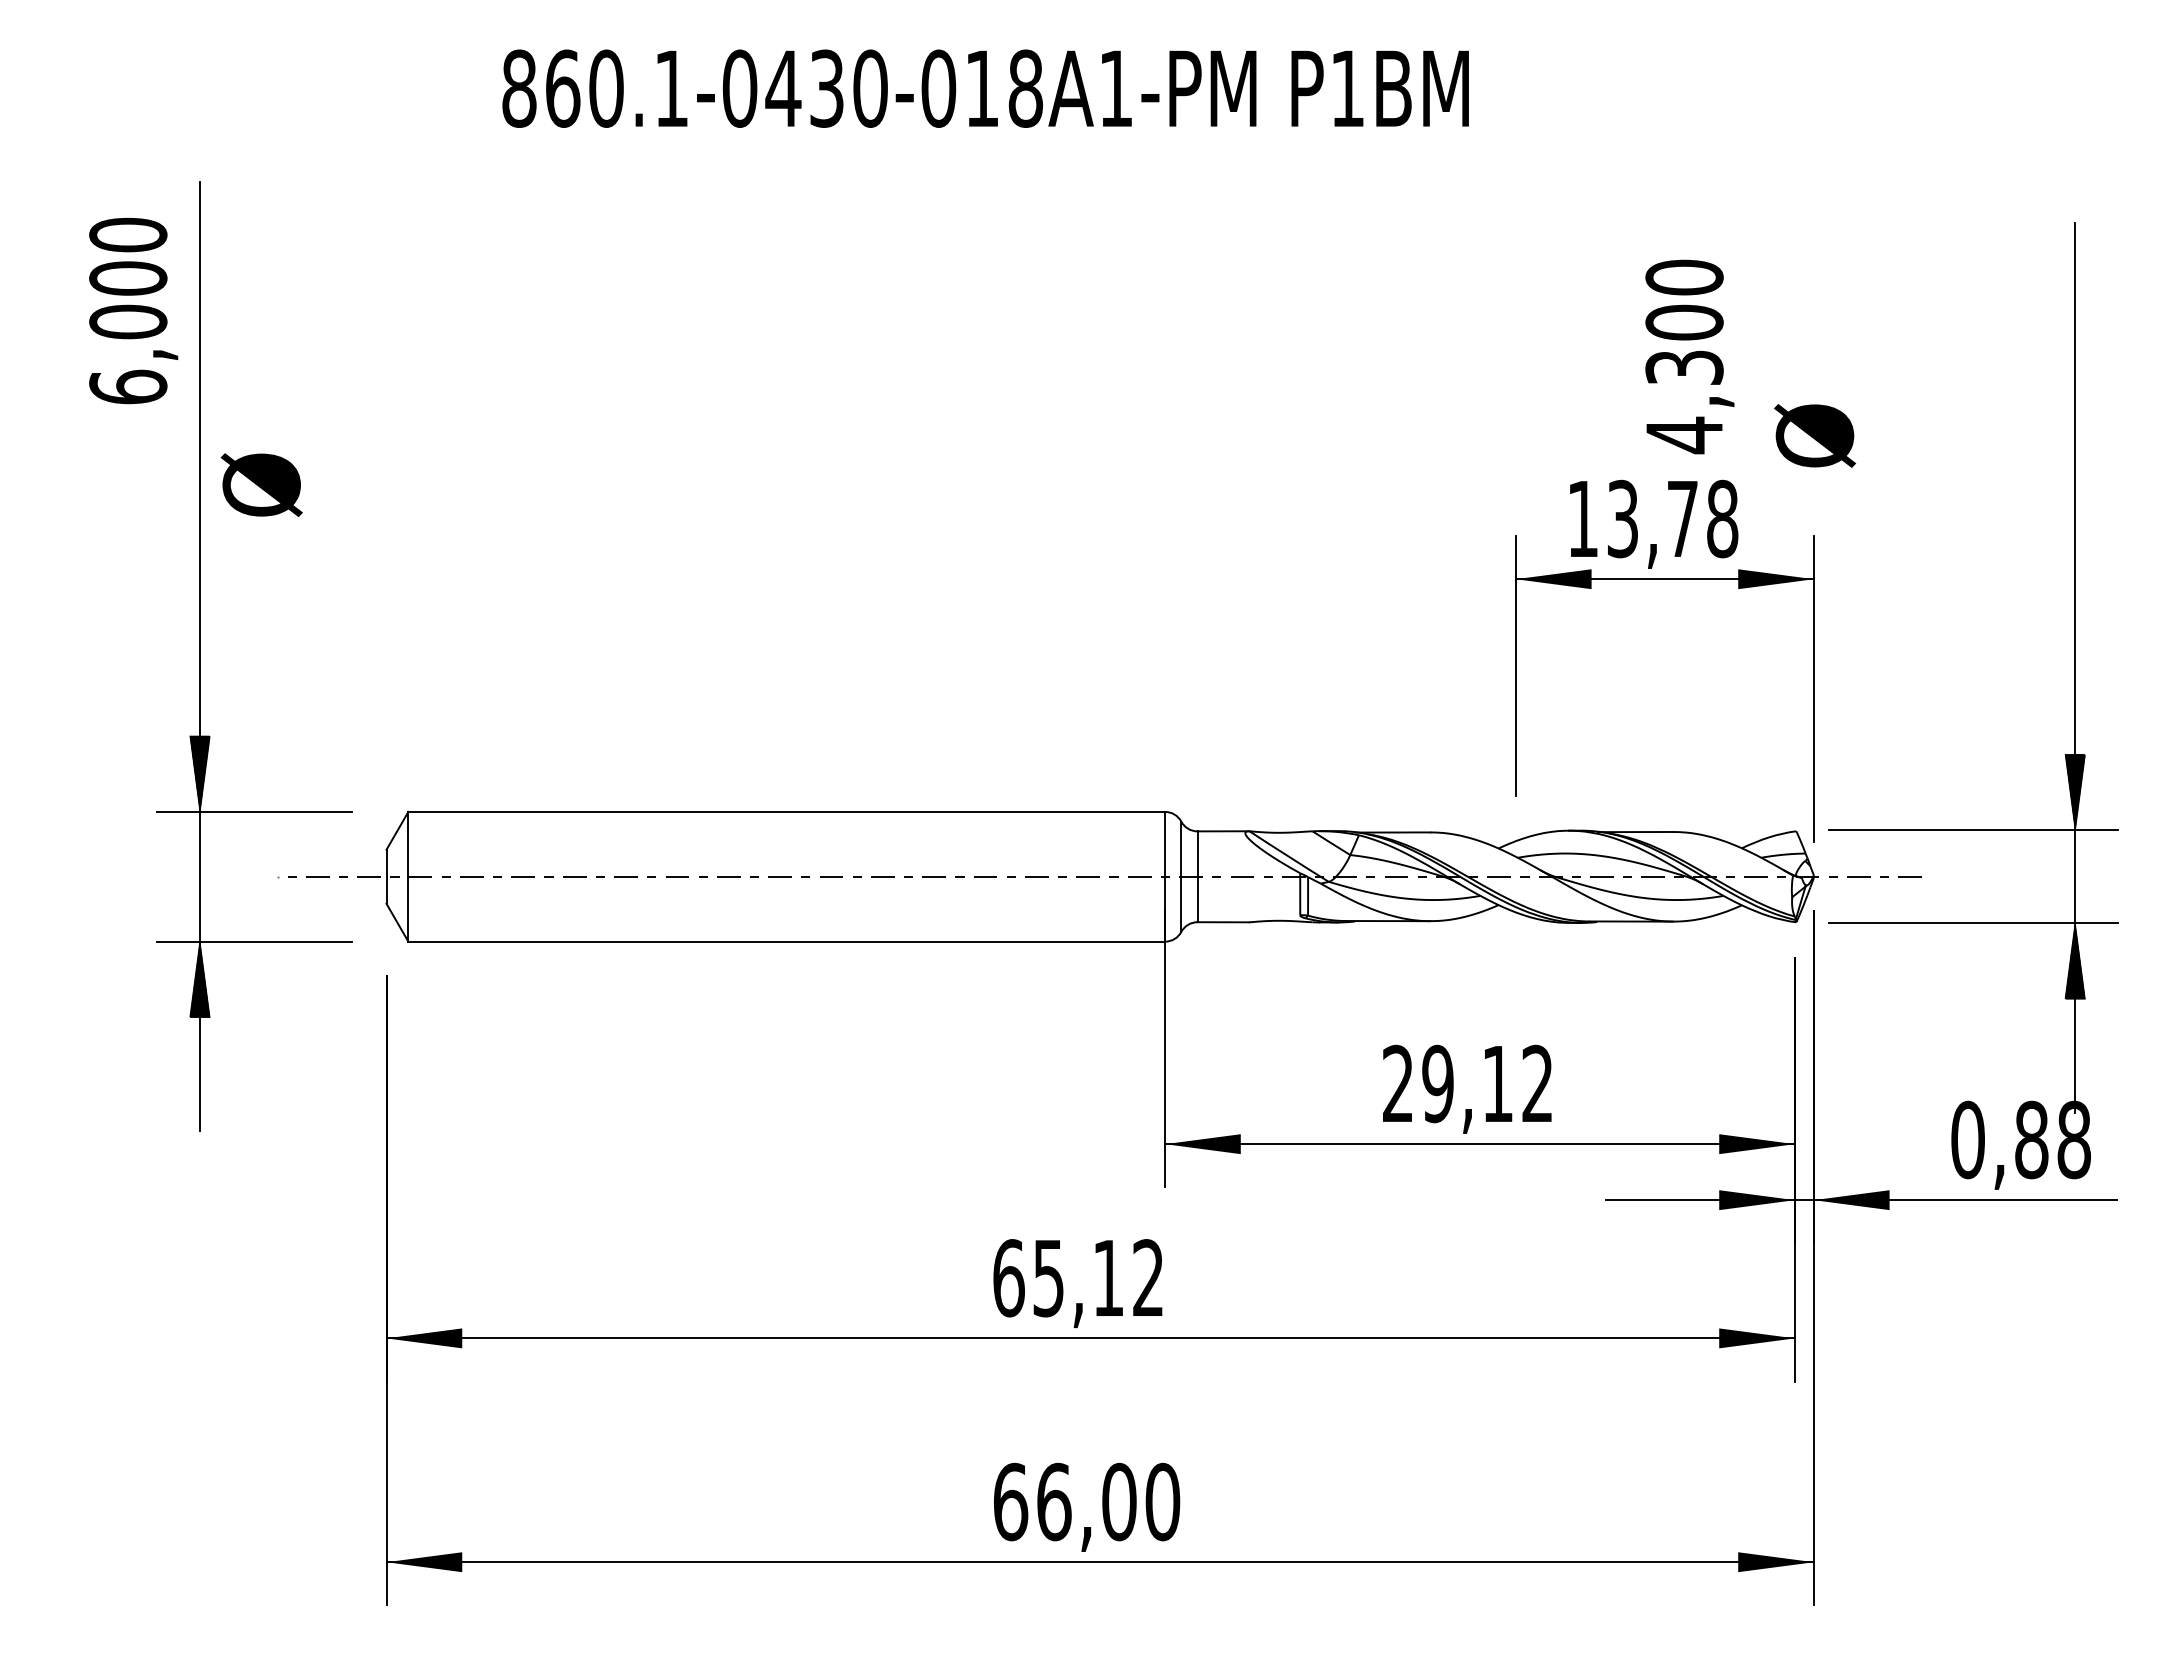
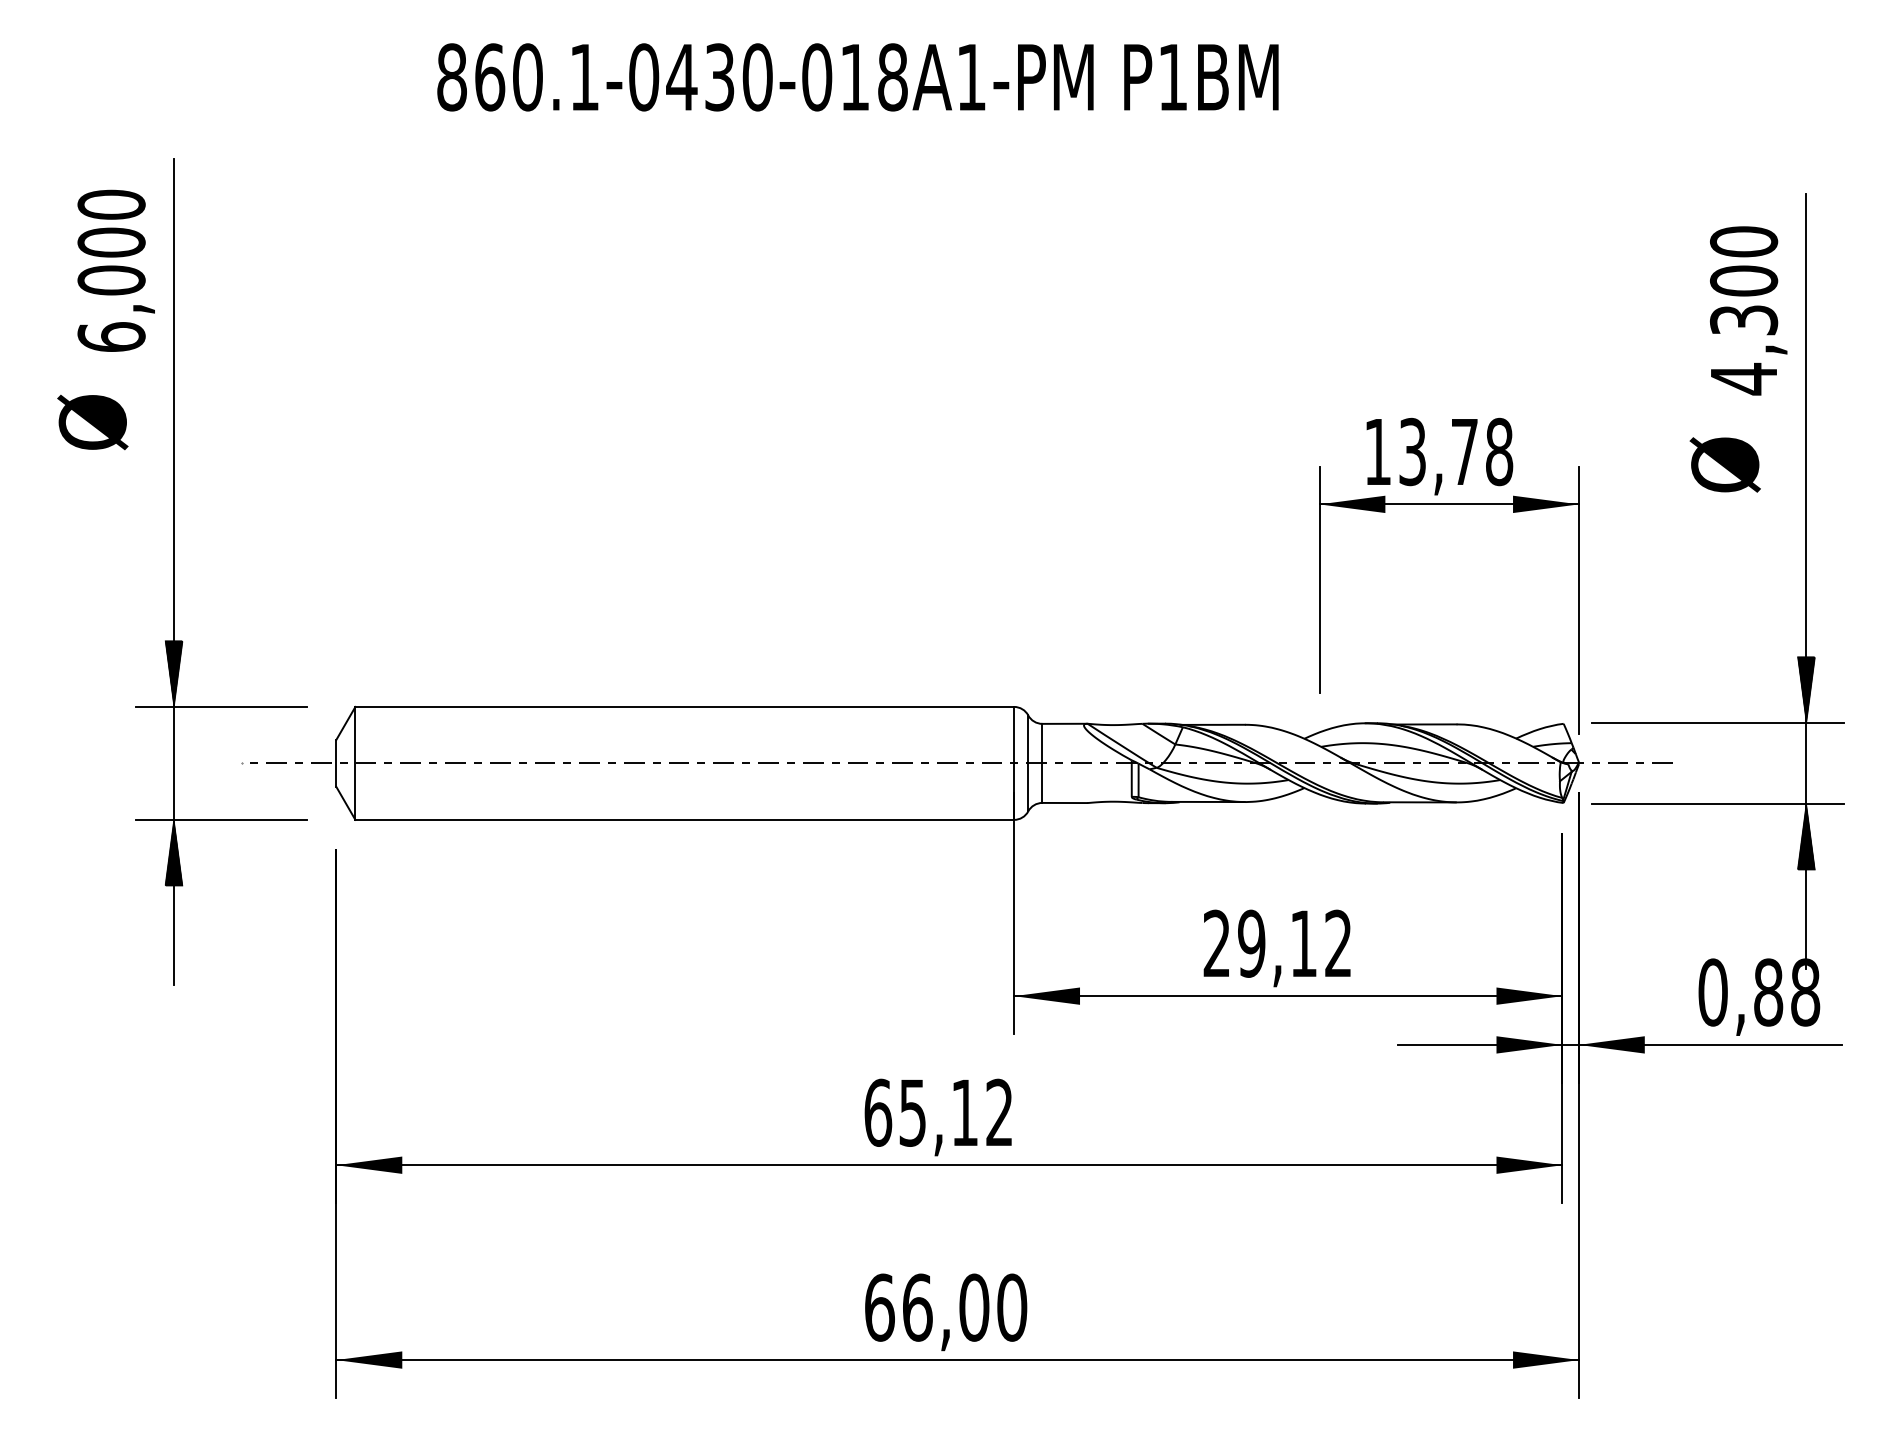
text: (1689, 356) -> (1748, 310), moved
text: (1814, 435) -> (1724, 464), moved
text: (261, 484) -> (92, 421), moved

